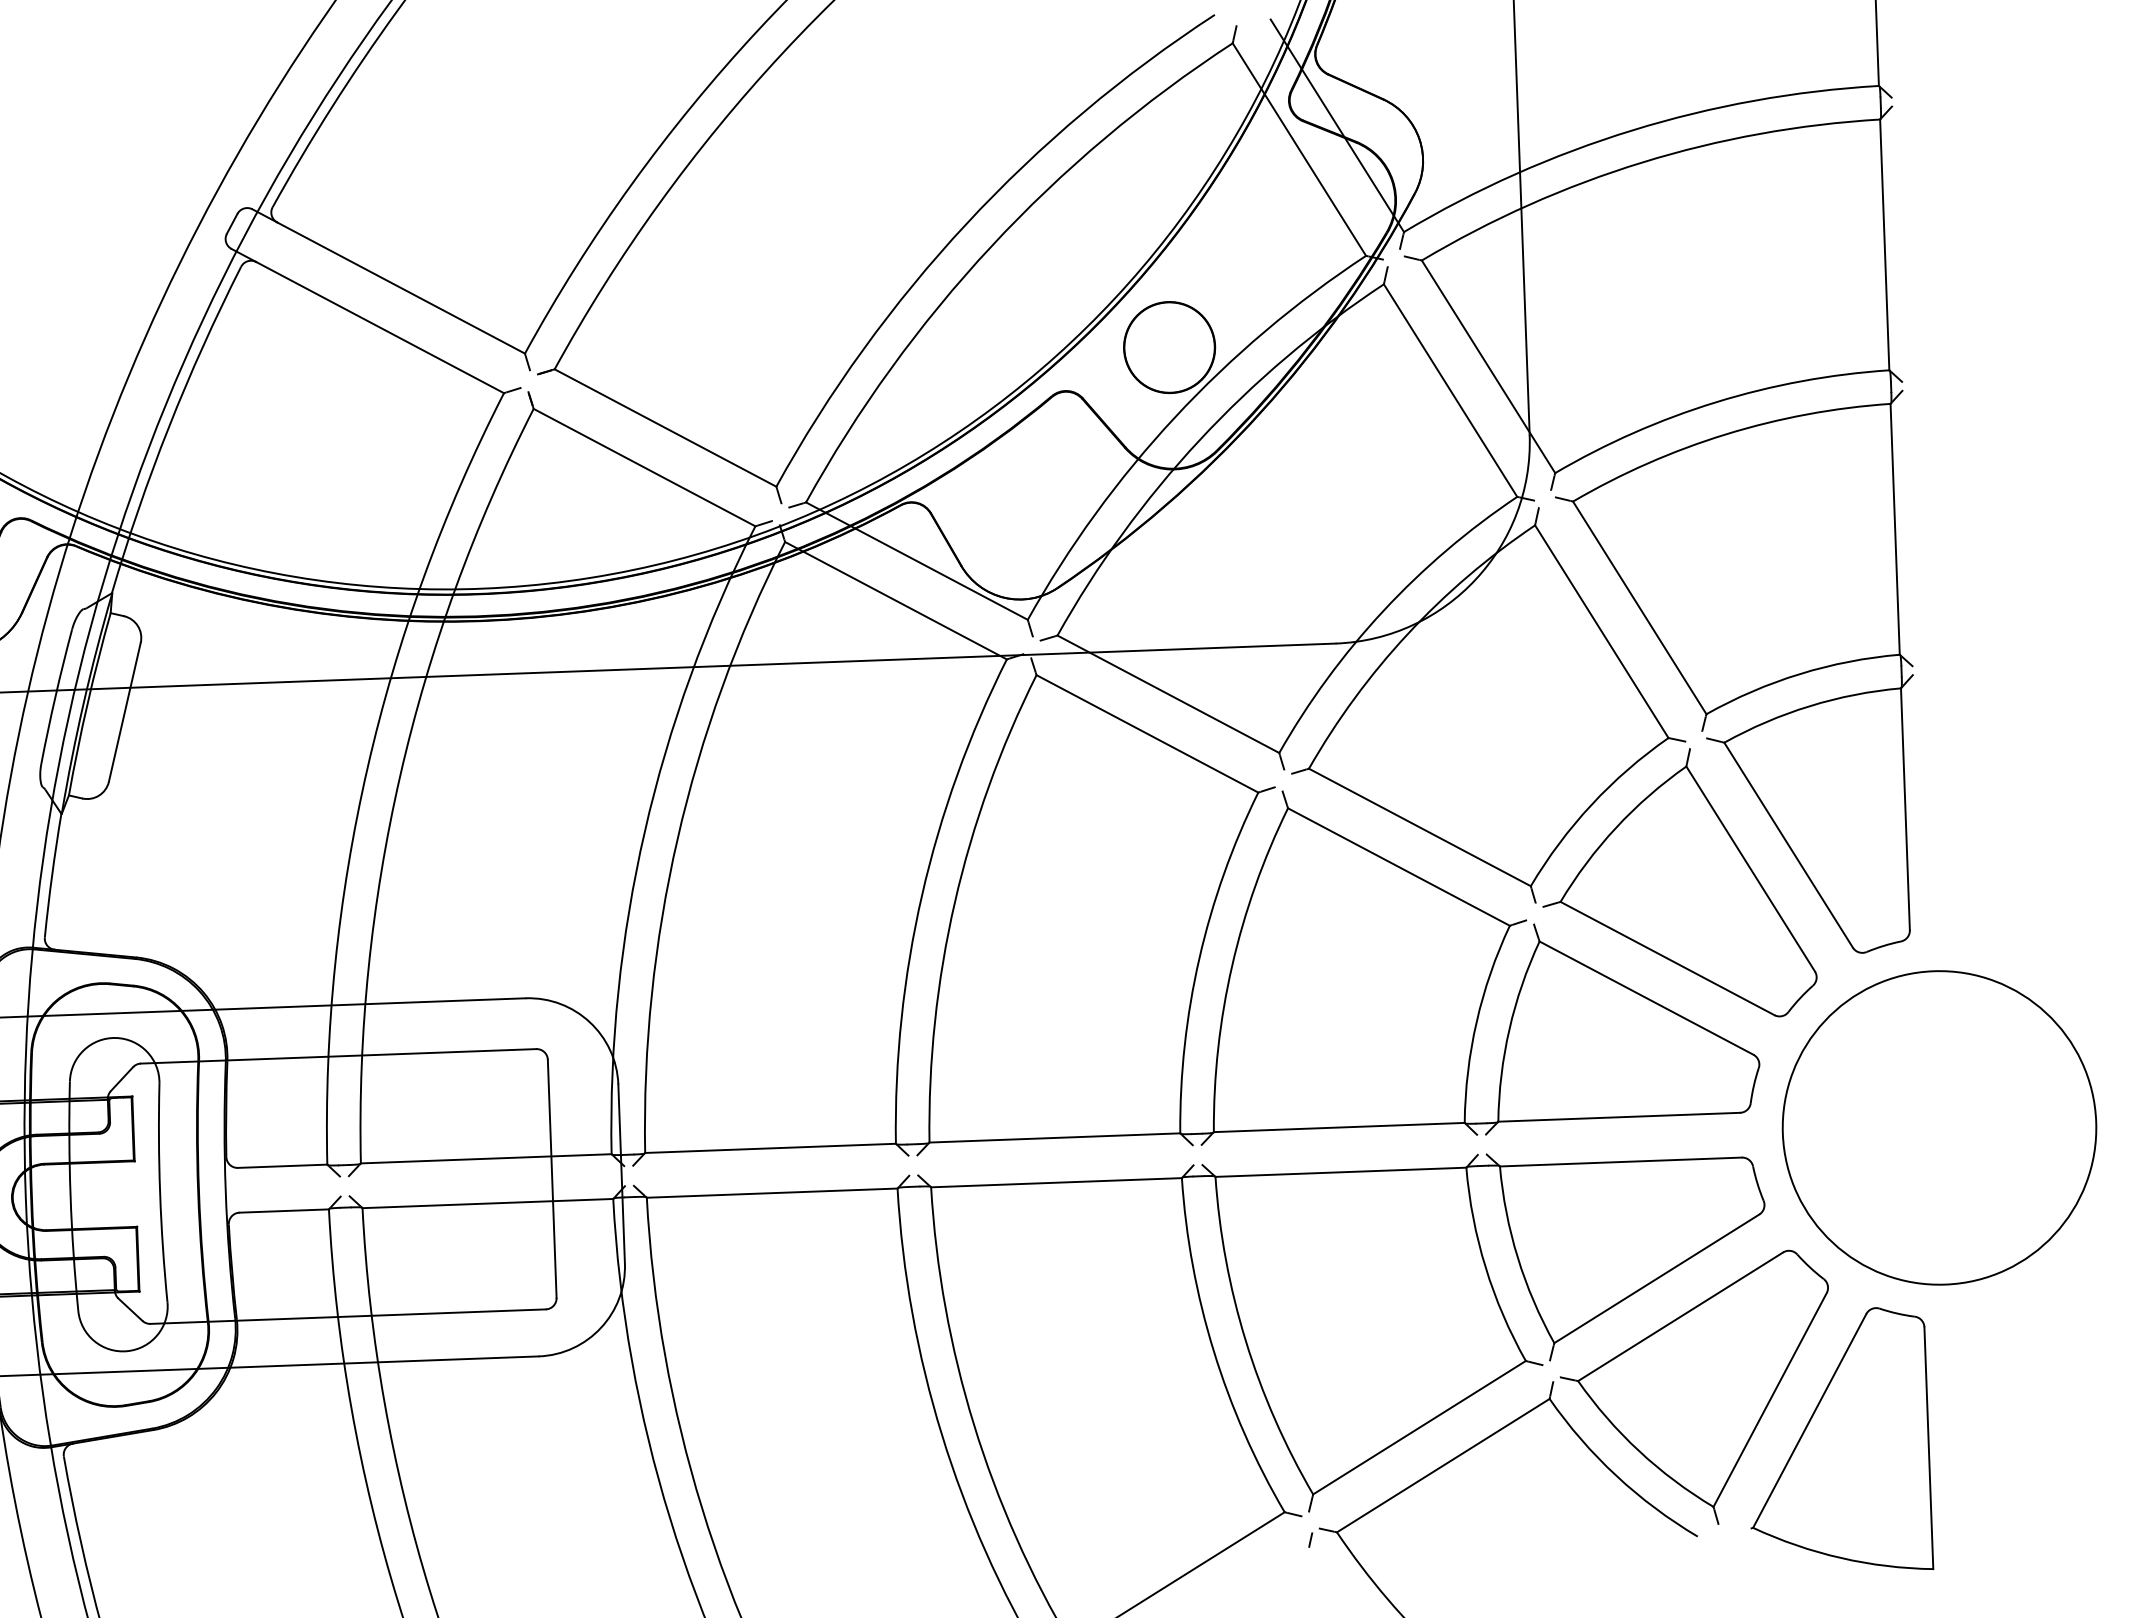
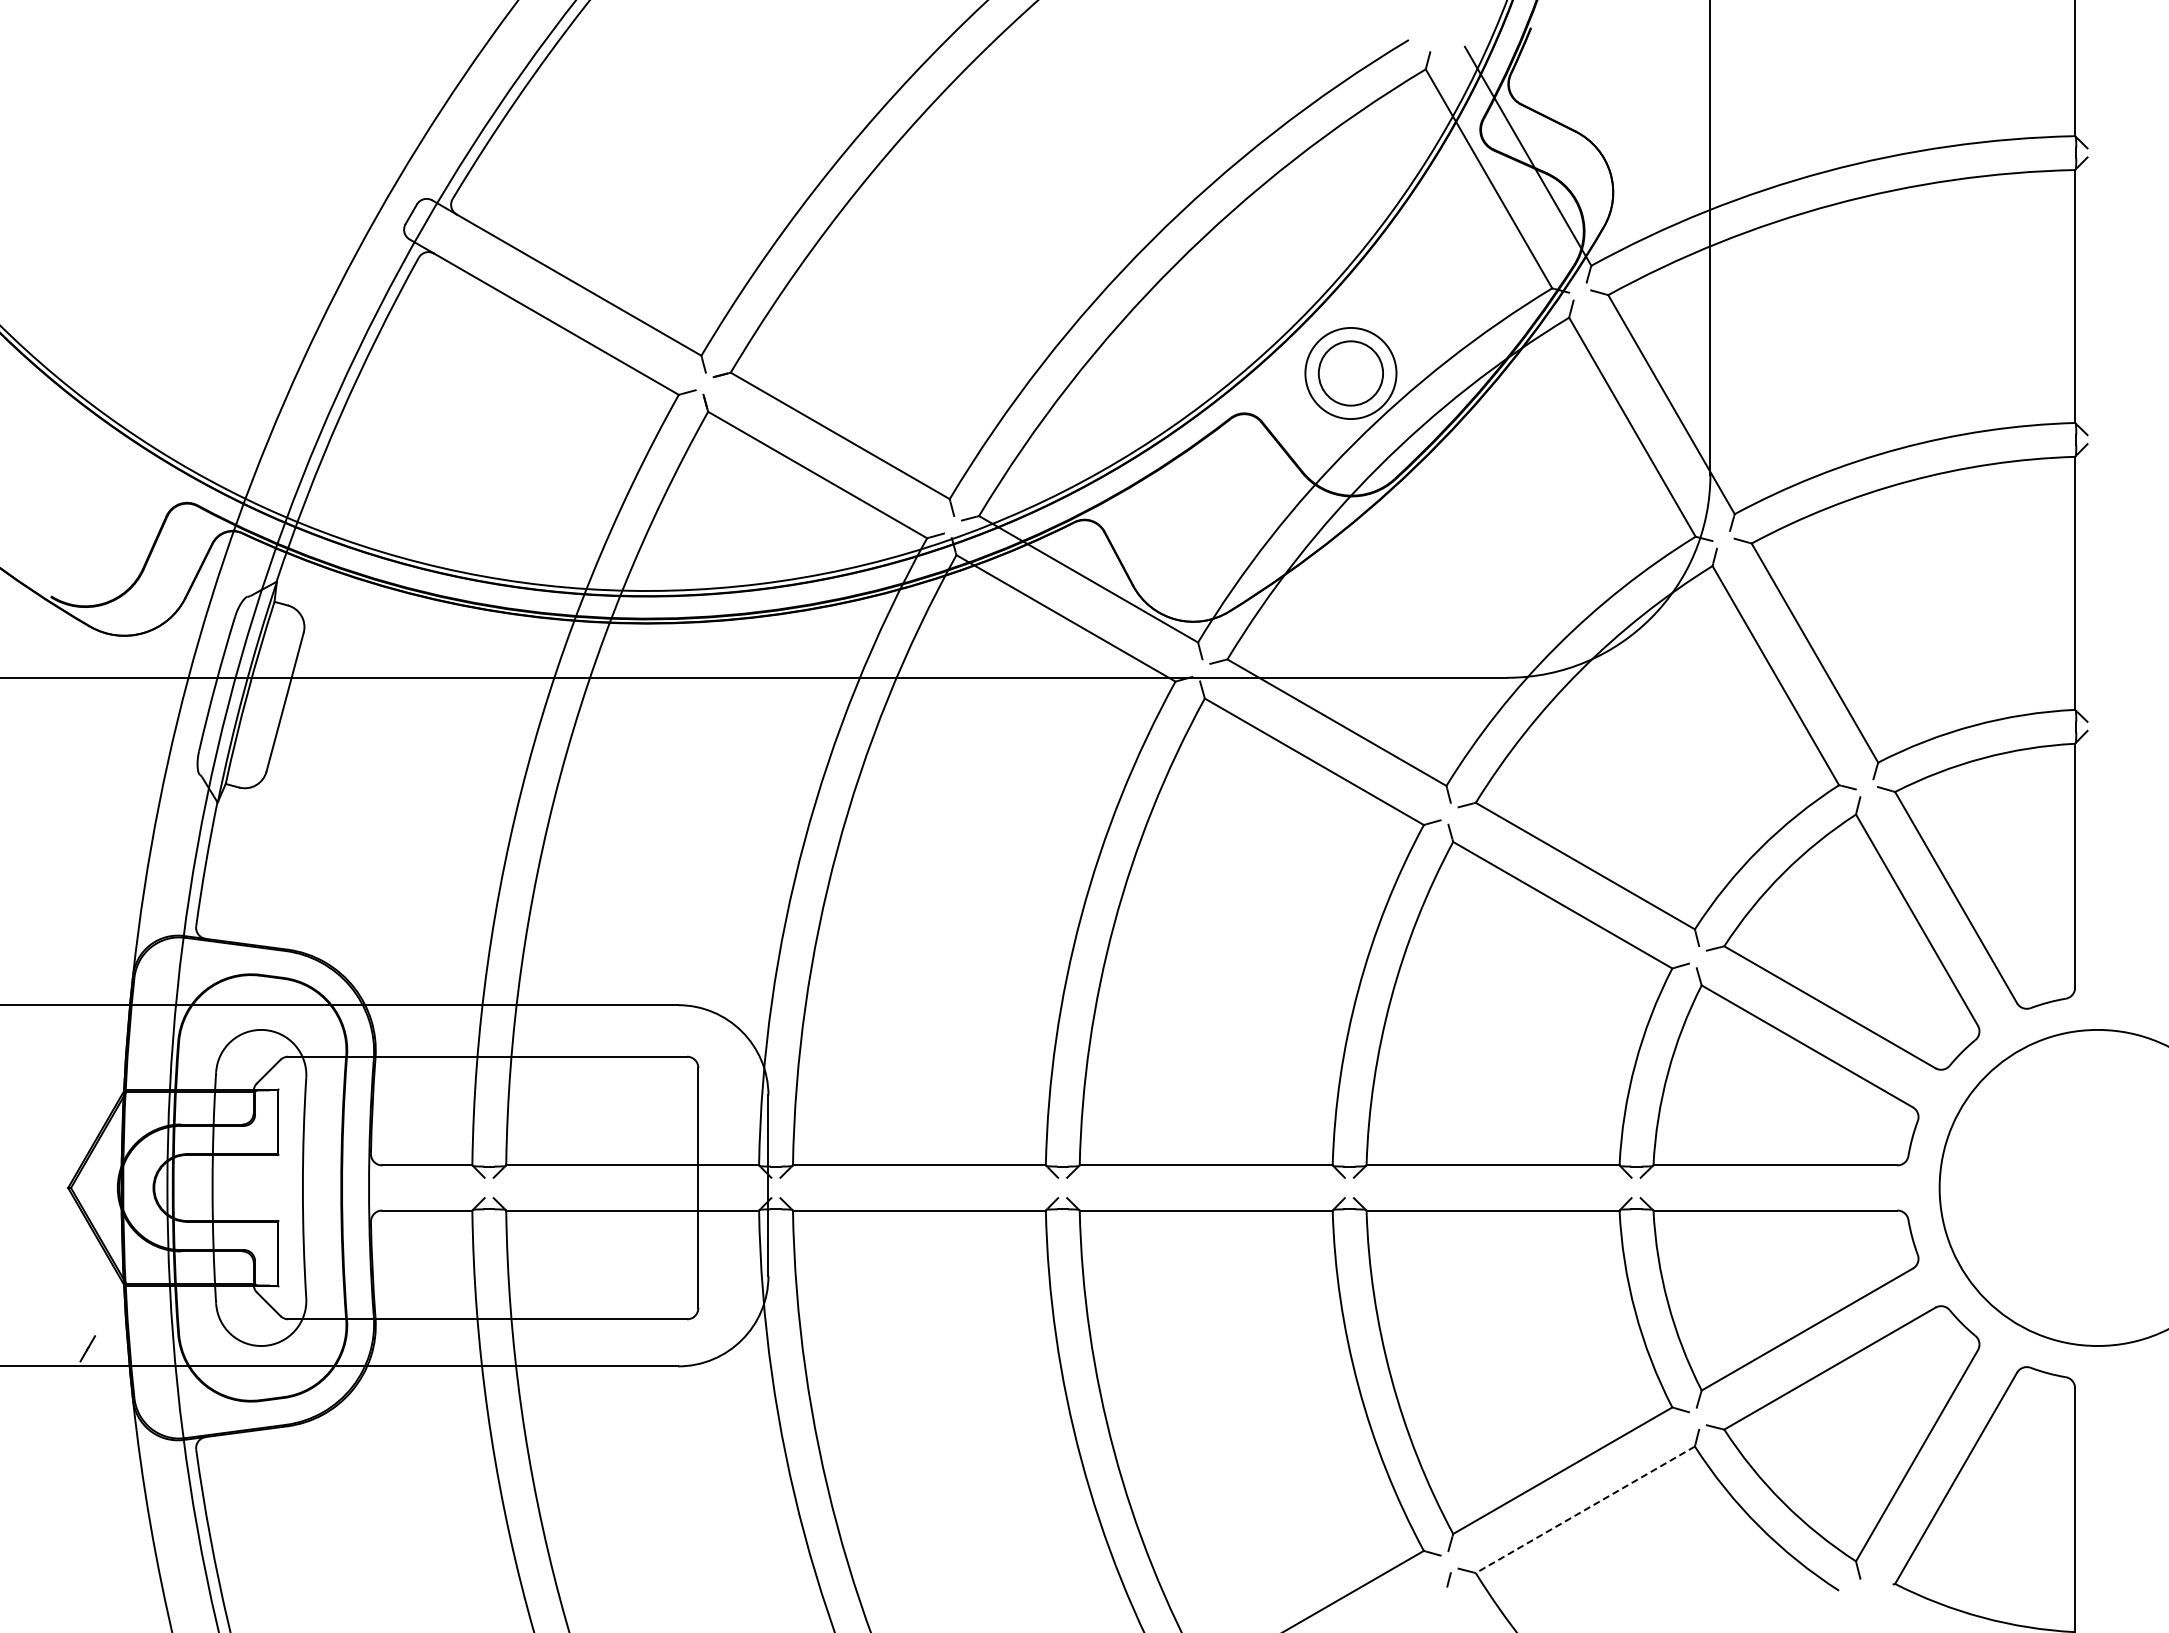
circle: (1169, 347) -> (1350, 373), size x0.7
line: (1443, 1465) -> (1585, 1509), solid -> dashed

